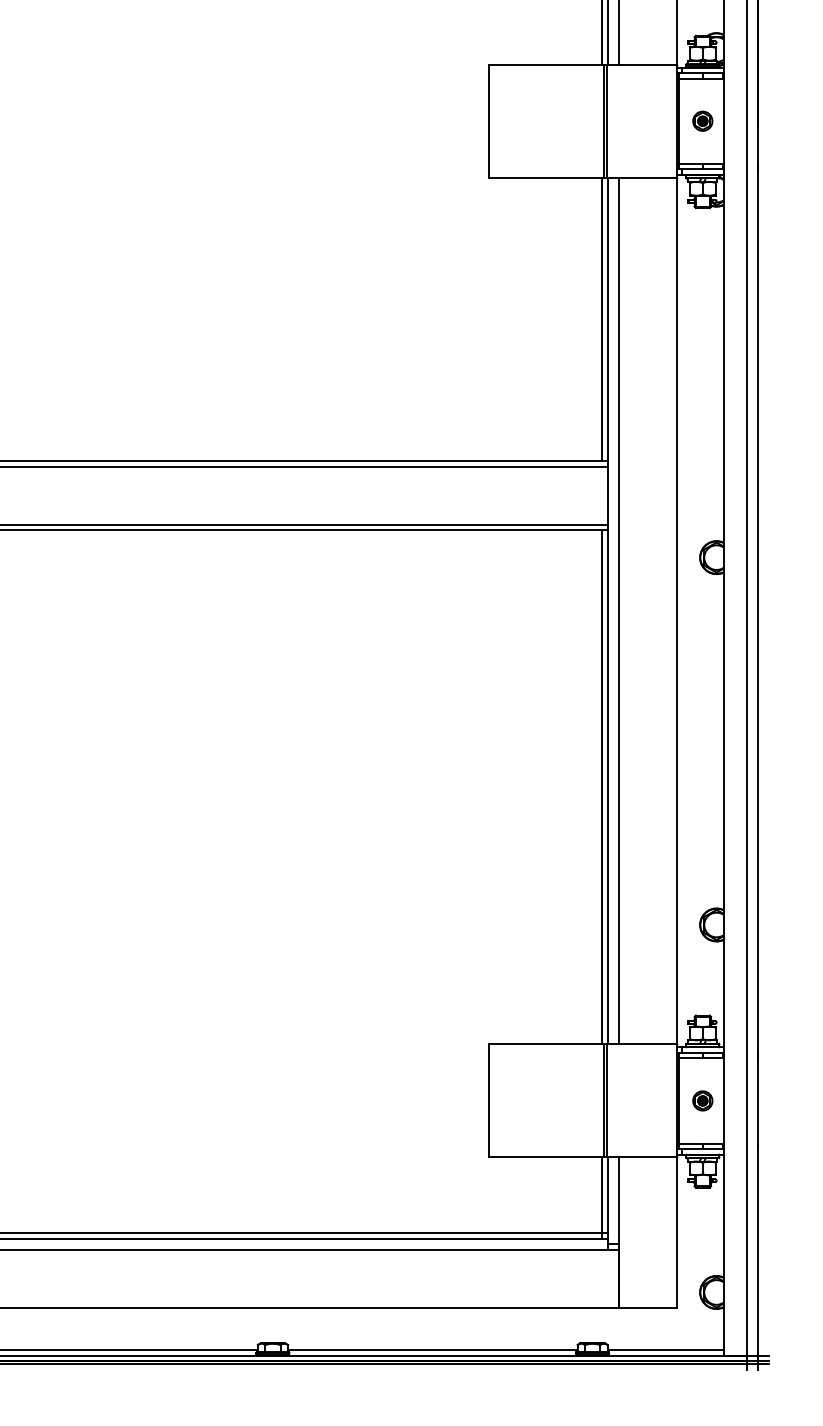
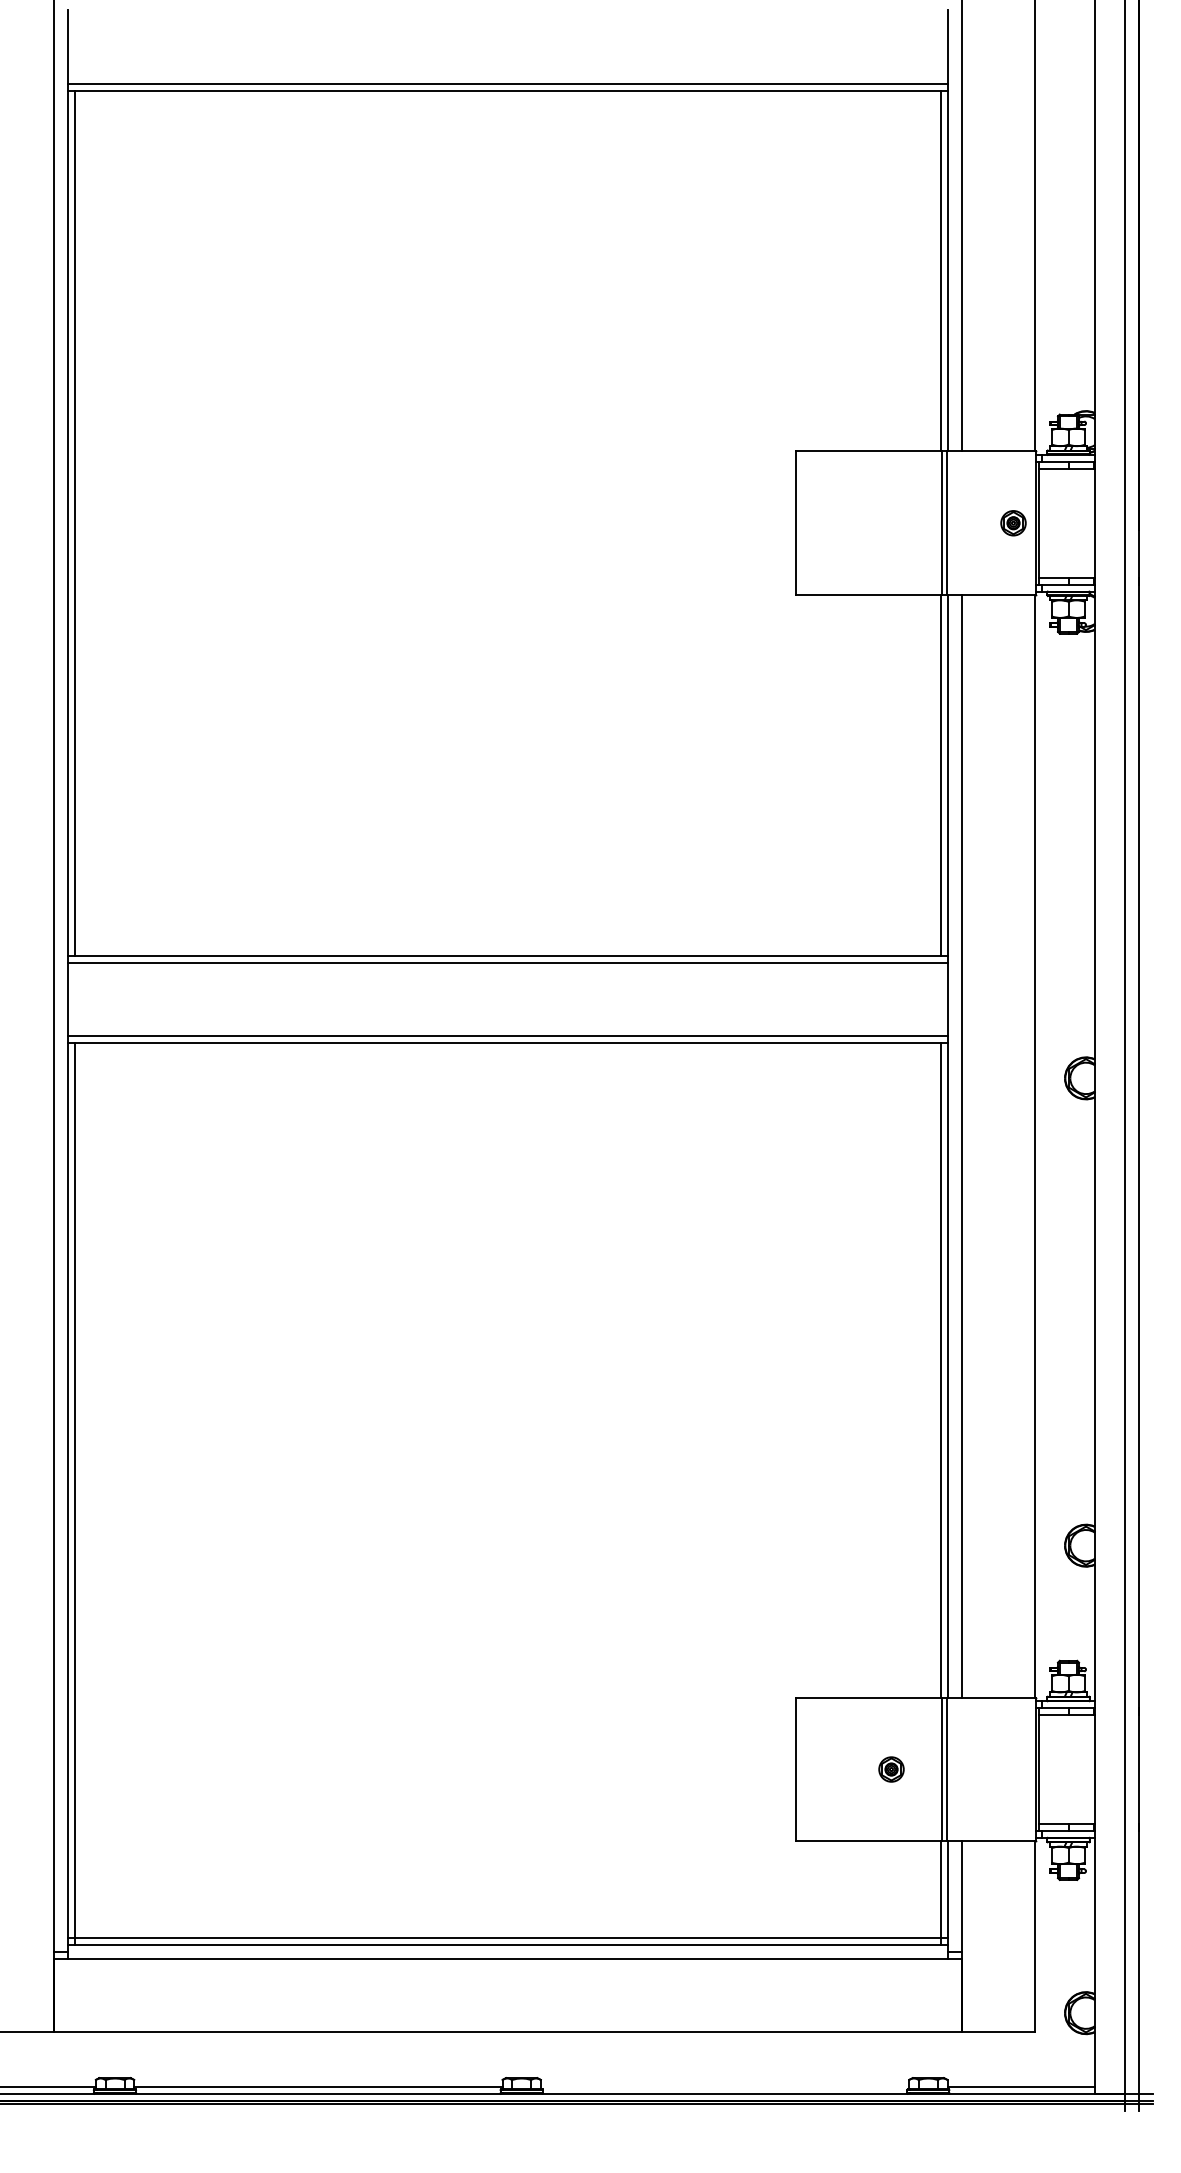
part: (702, 121) -> (1013, 523), moved
part: (702, 1100) -> (891, 1769), moved
line: (432, 1350) -> (724, 2086), removed

